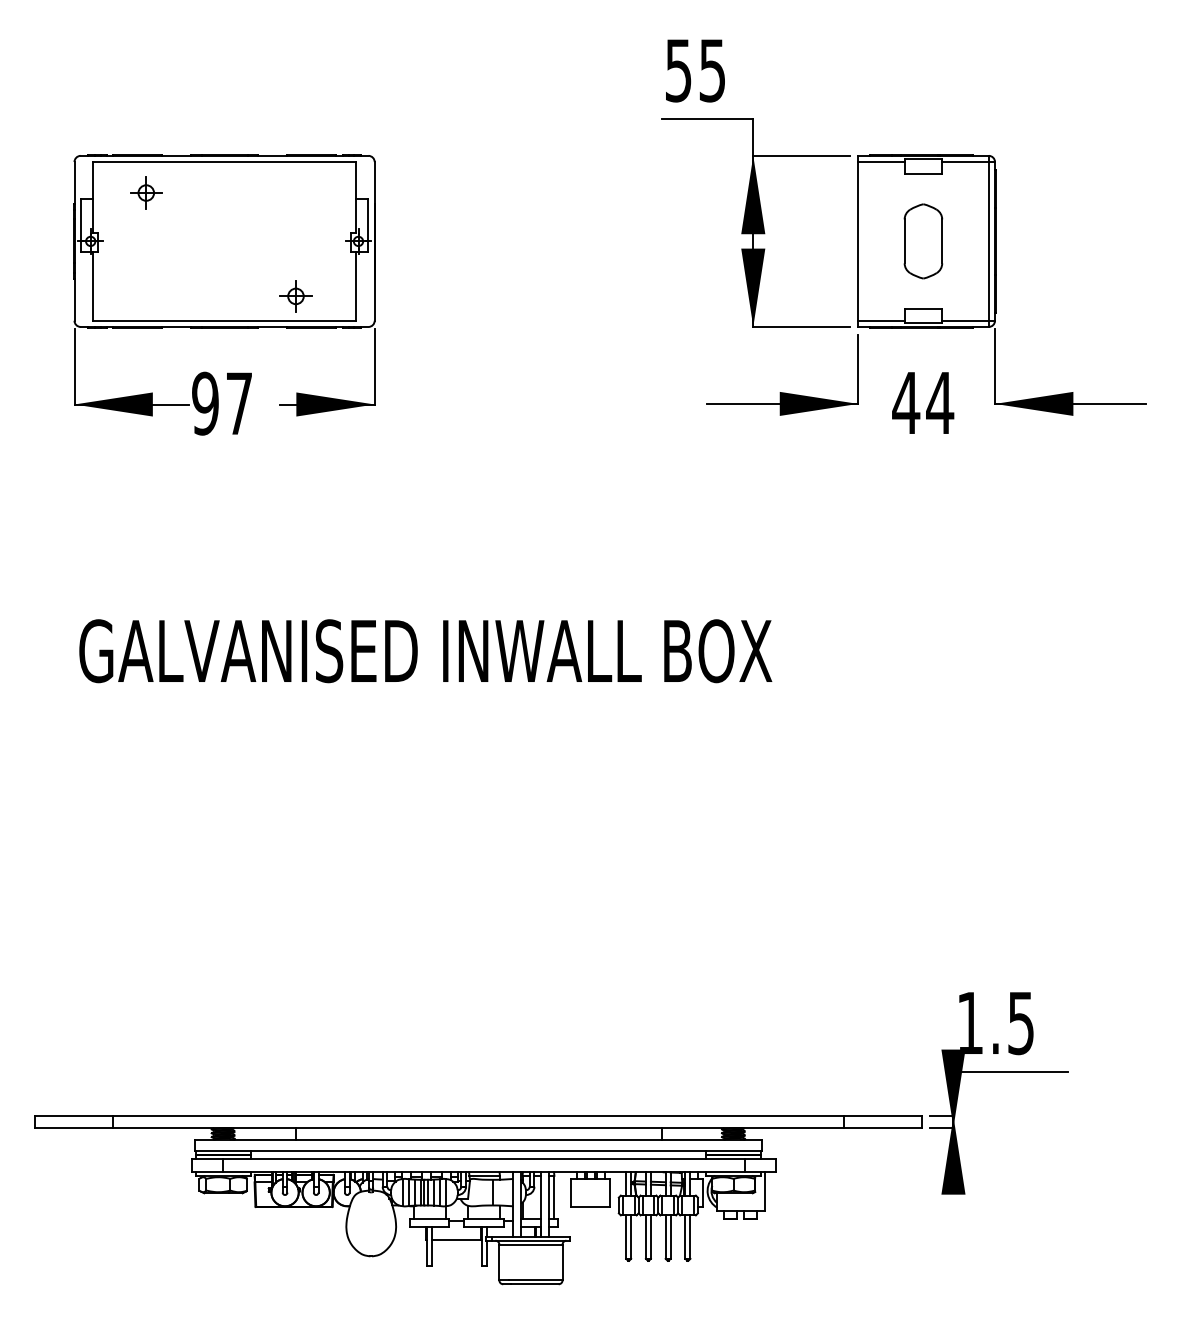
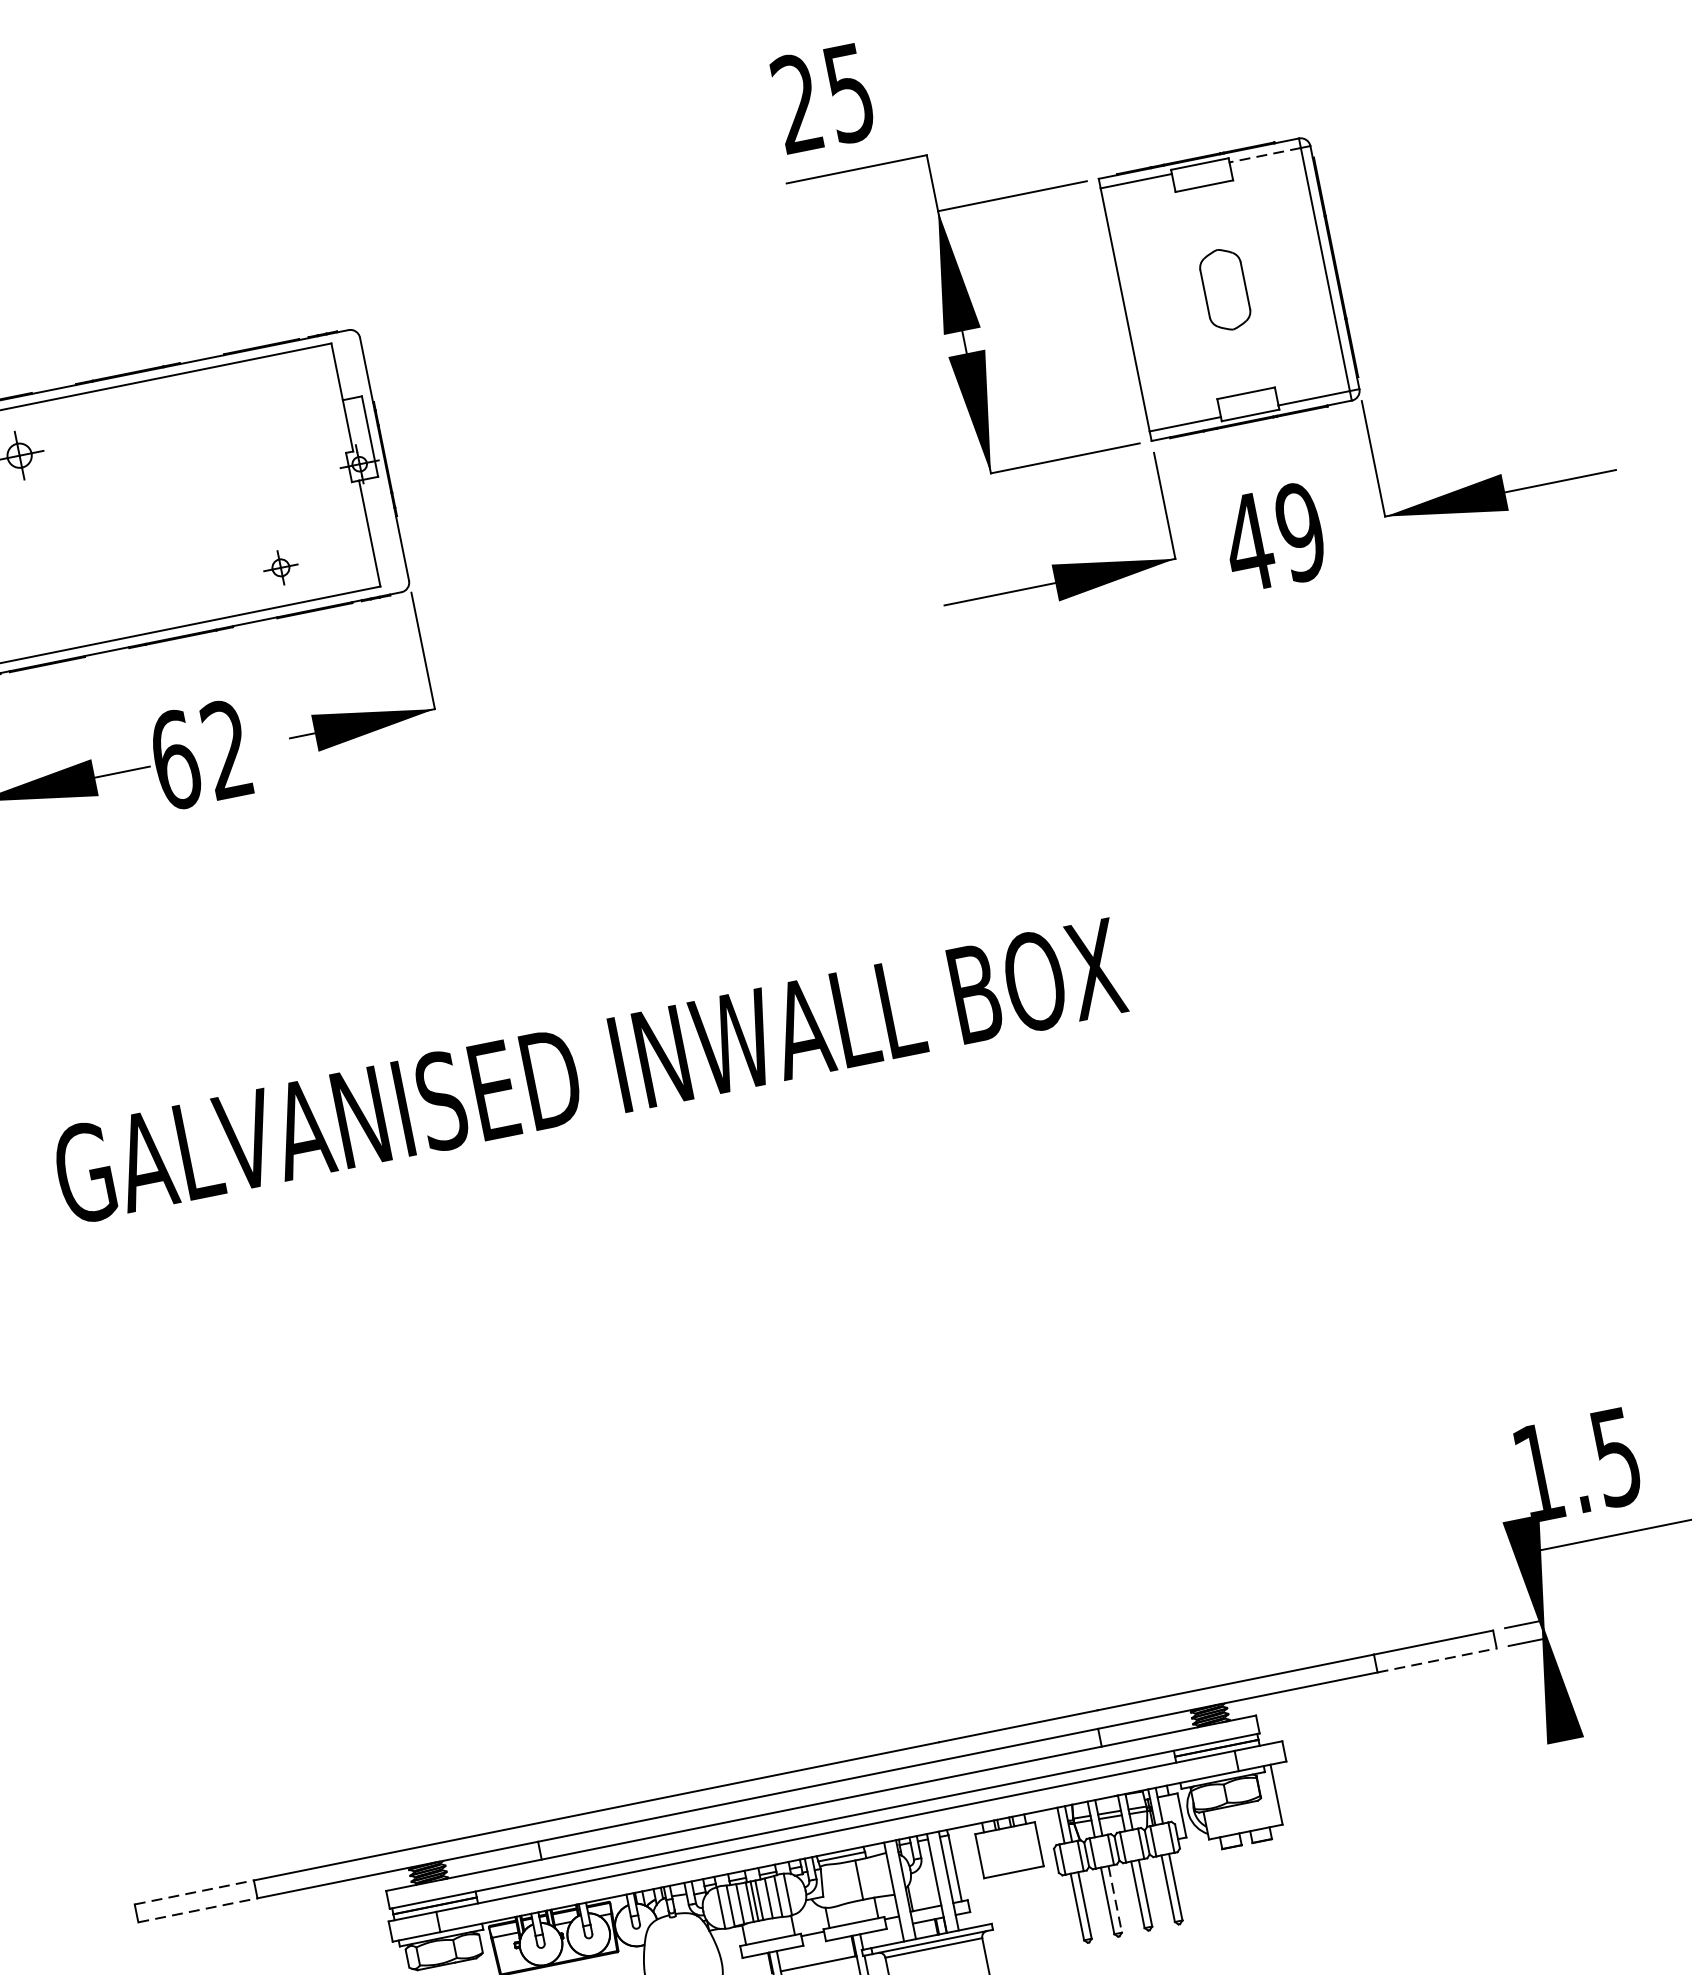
text: (678, 70) -> (797, 103), 55 -> 25
line: (965, 162) -> (1265, 155), solid -> dashed
part: (923, 241) -> (1225, 289), size x0.7
part: (295, 296) -> (280, 568), size x0.7
text: (221, 403) -> (199, 754), 97 -> 62
text: (940, 403) -> (1301, 532), 44 -> 49
line: (74, 1116) -> (194, 1892), solid -> dashed
line: (74, 1127) -> (198, 1909), solid -> dashed
line: (883, 1127) -> (1437, 1659), solid -> dashed
line: (650, 1237) -> (1114, 1900), solid -> dashed

